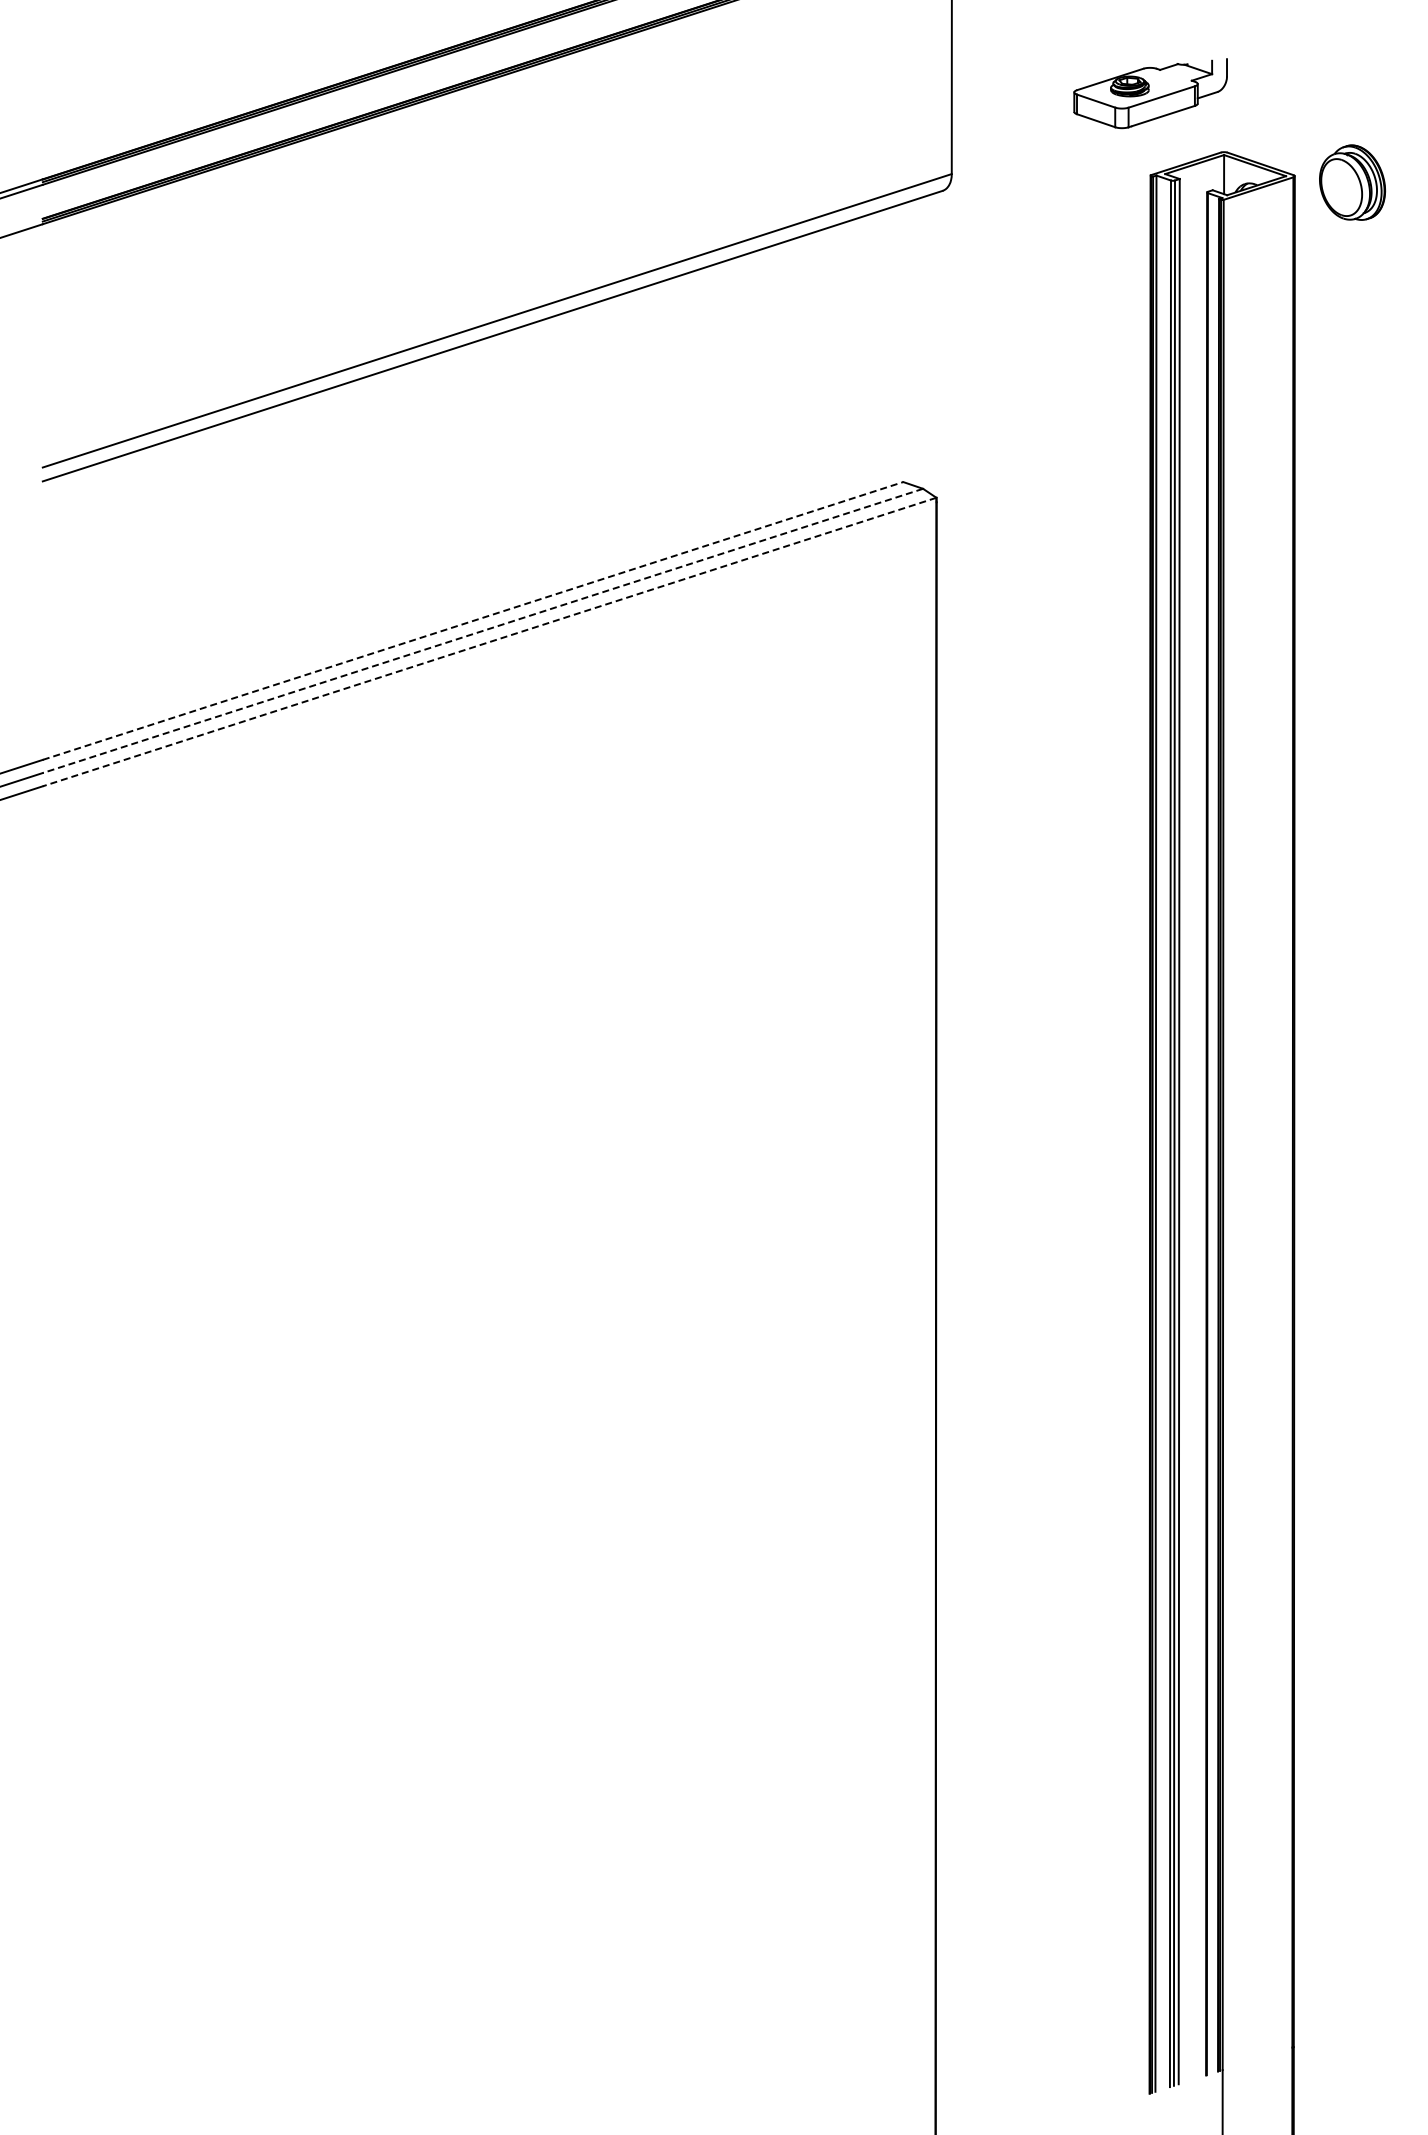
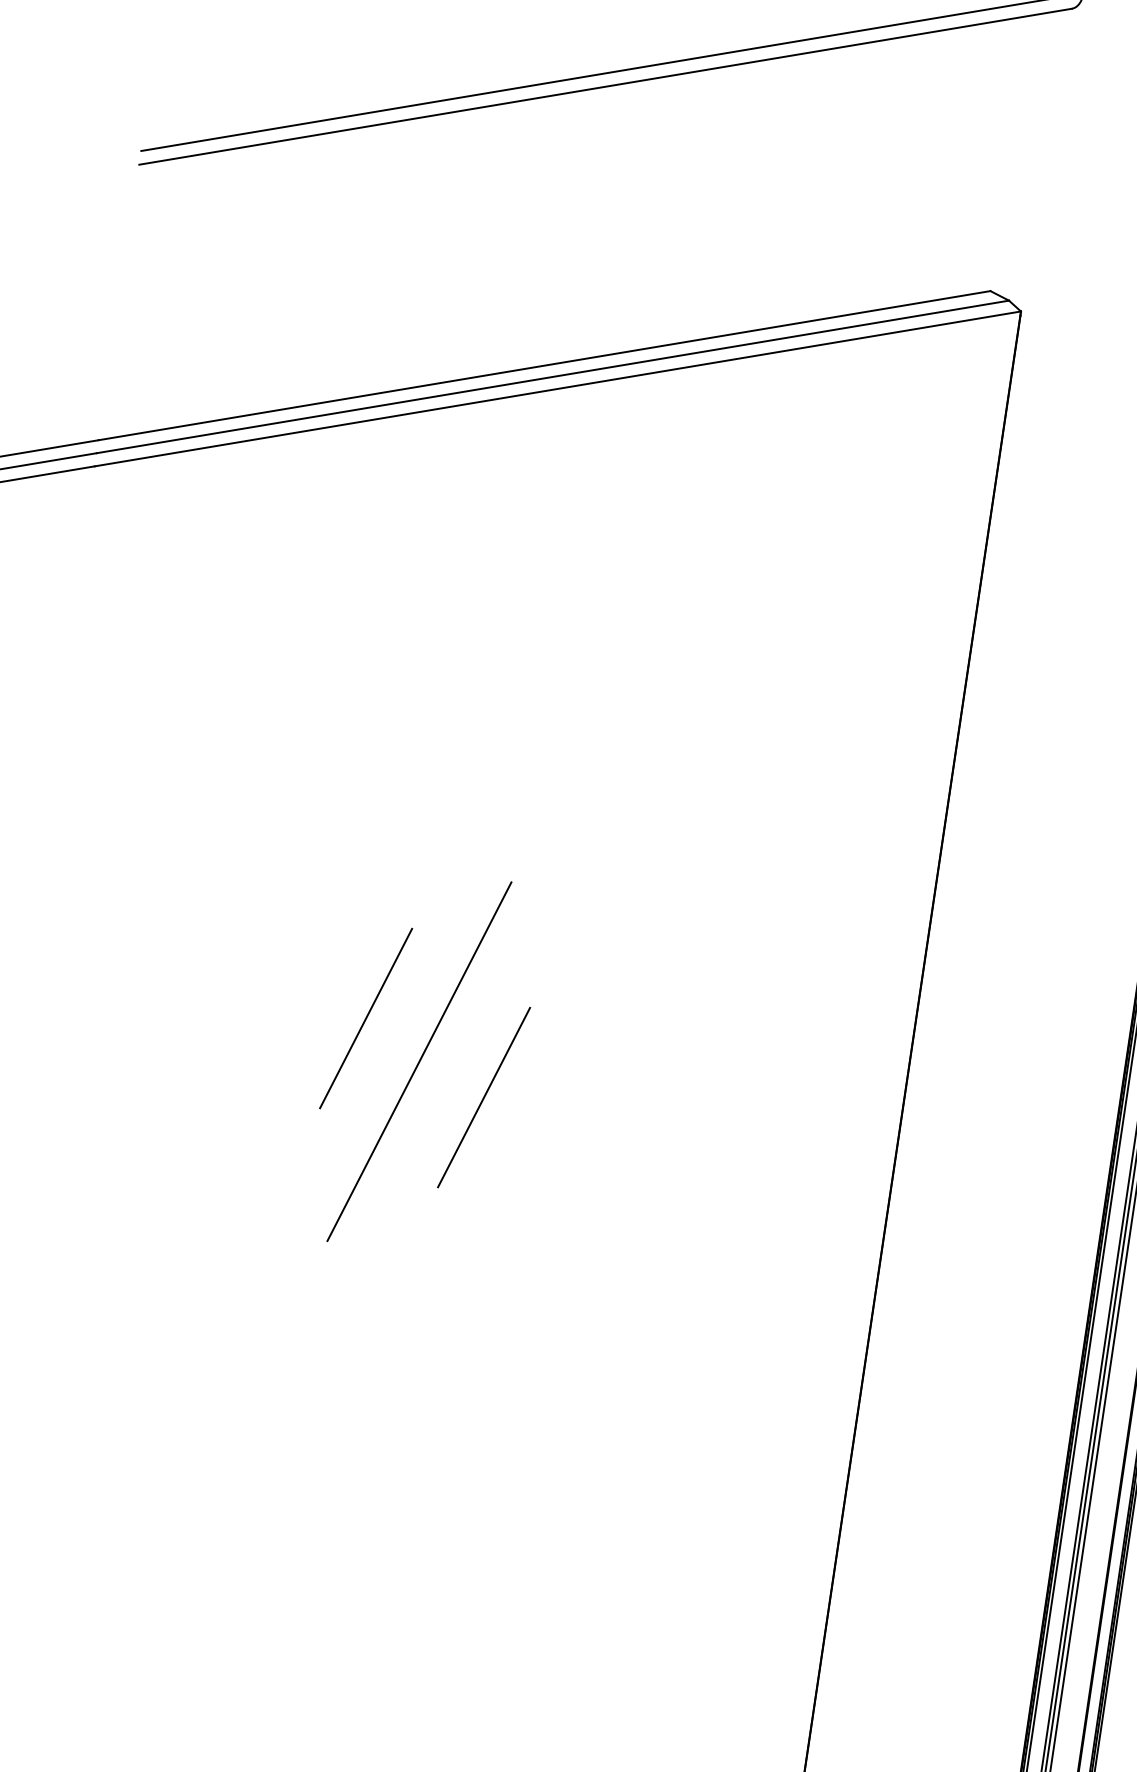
line: (473, 620) -> (545, 365), dashed -> solid
line: (482, 630) -> (552, 376), dashed -> solid
line: (489, 642) -> (557, 389), dashed -> solid
line: (391, 1292) -> (365, 1018), added
line: (450, 1327) -> (419, 1061), added
line: (519, 1353) -> (483, 1097), added

